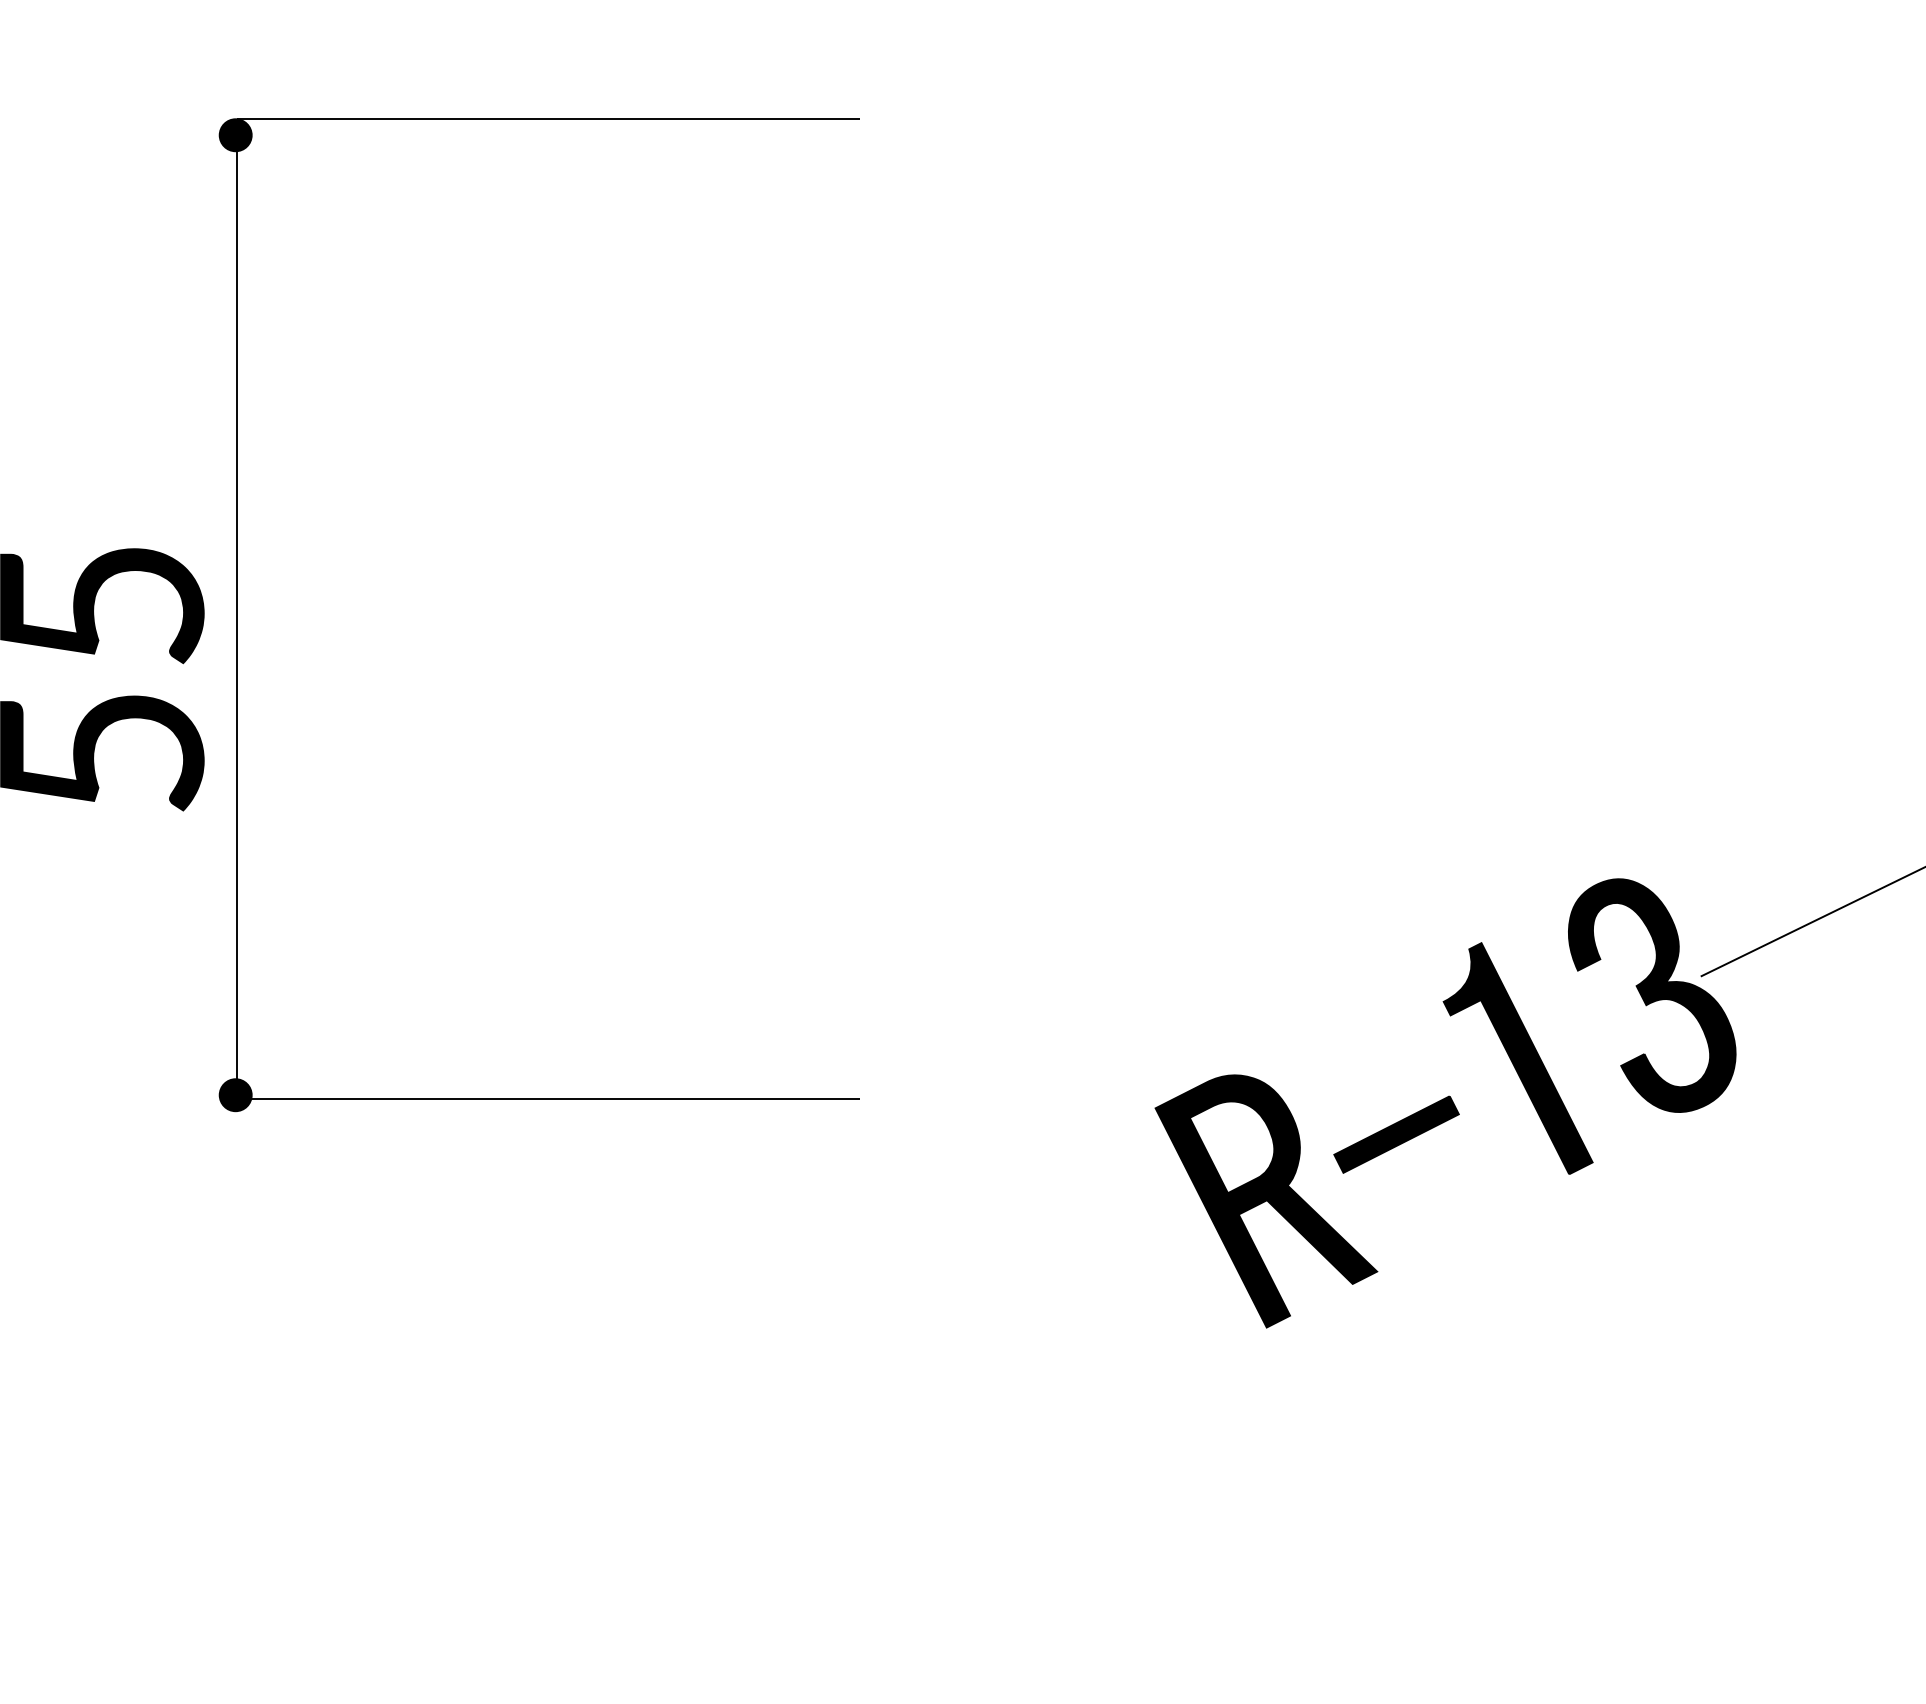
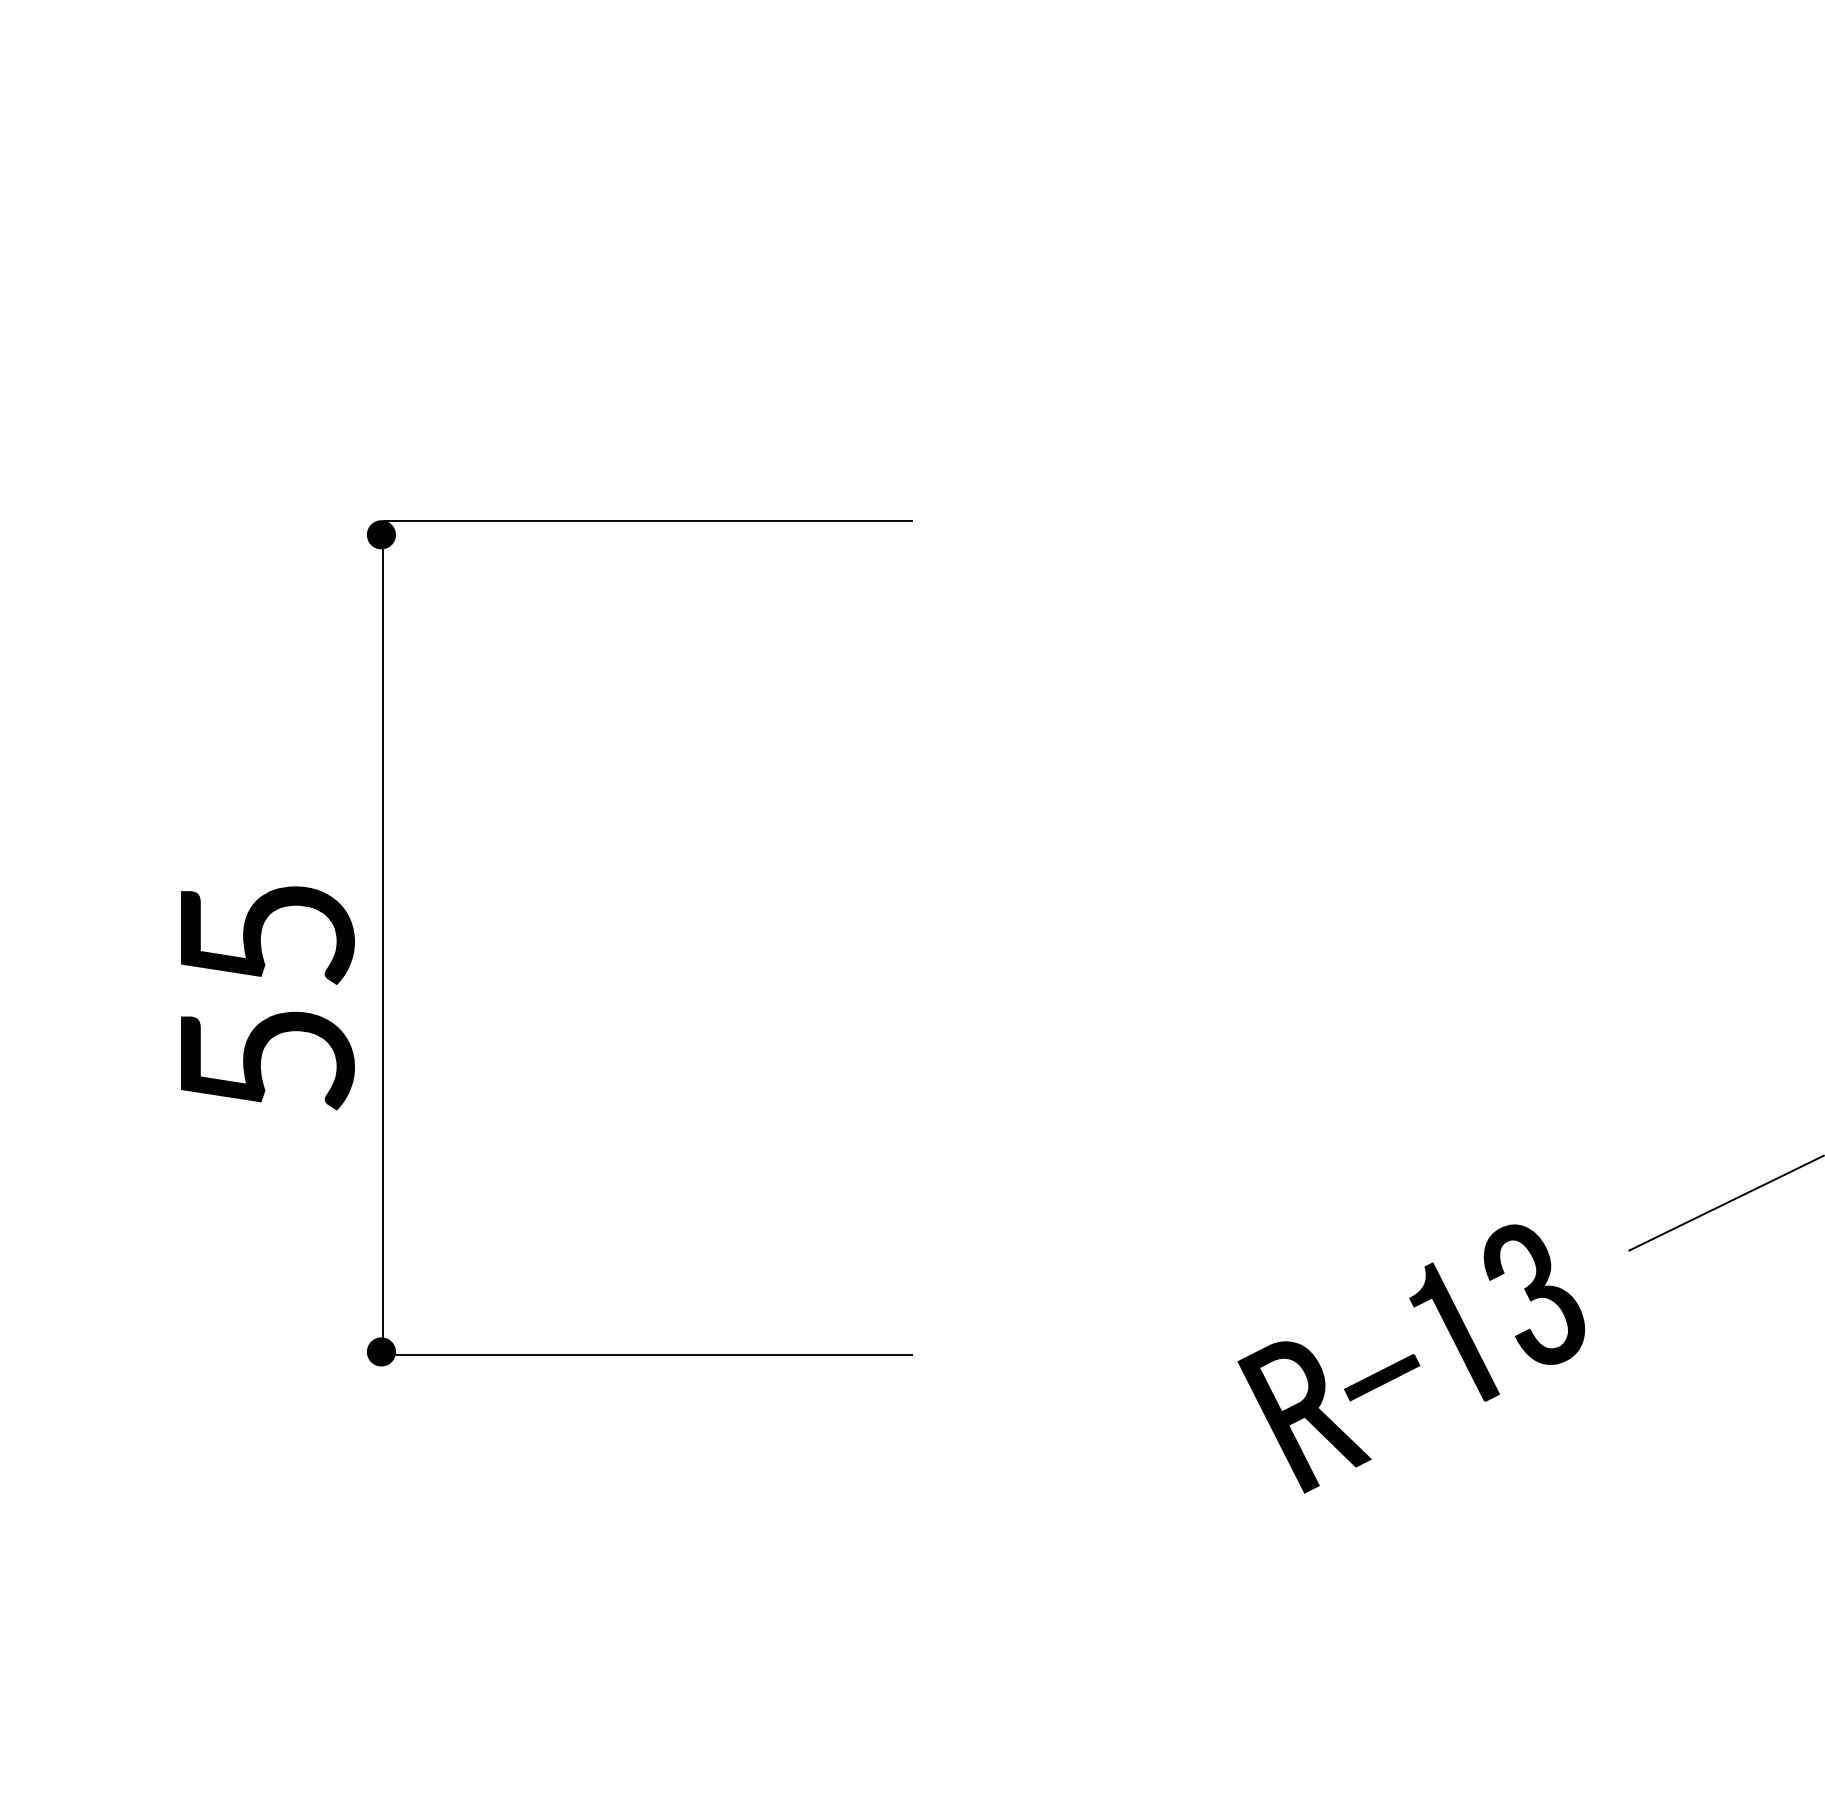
part: (1445, 1102) -> (1411, 1358), size x0.7

